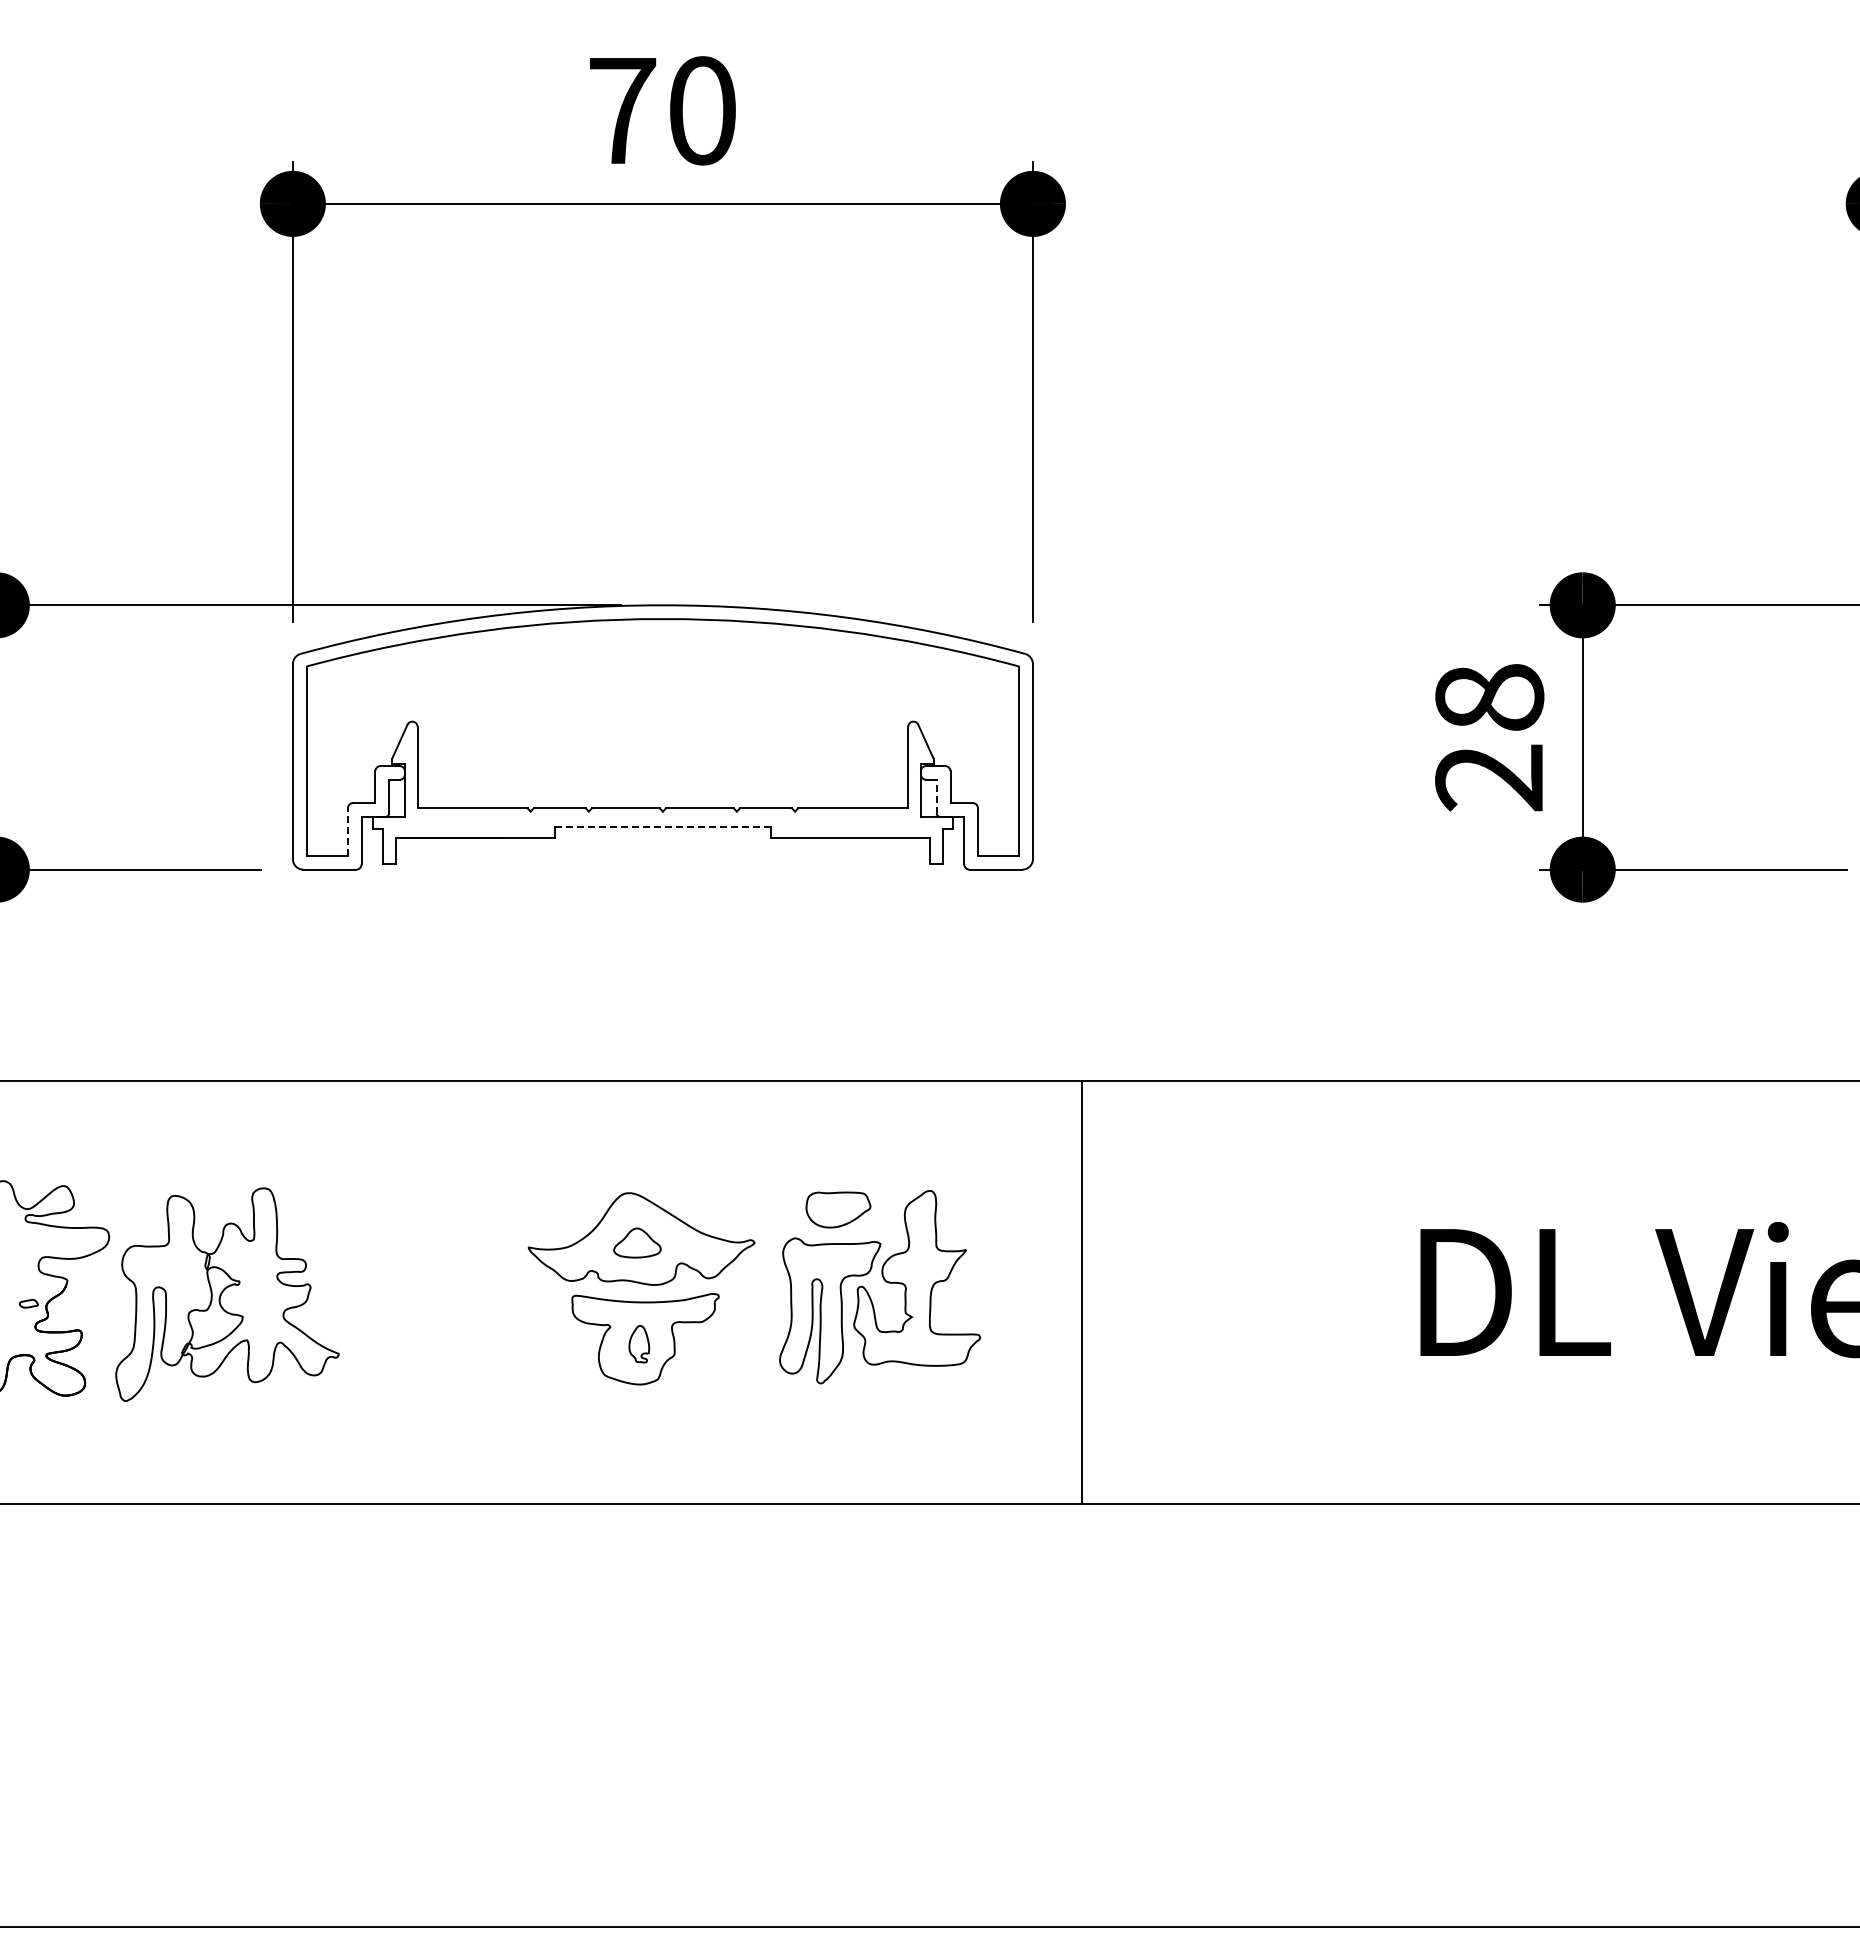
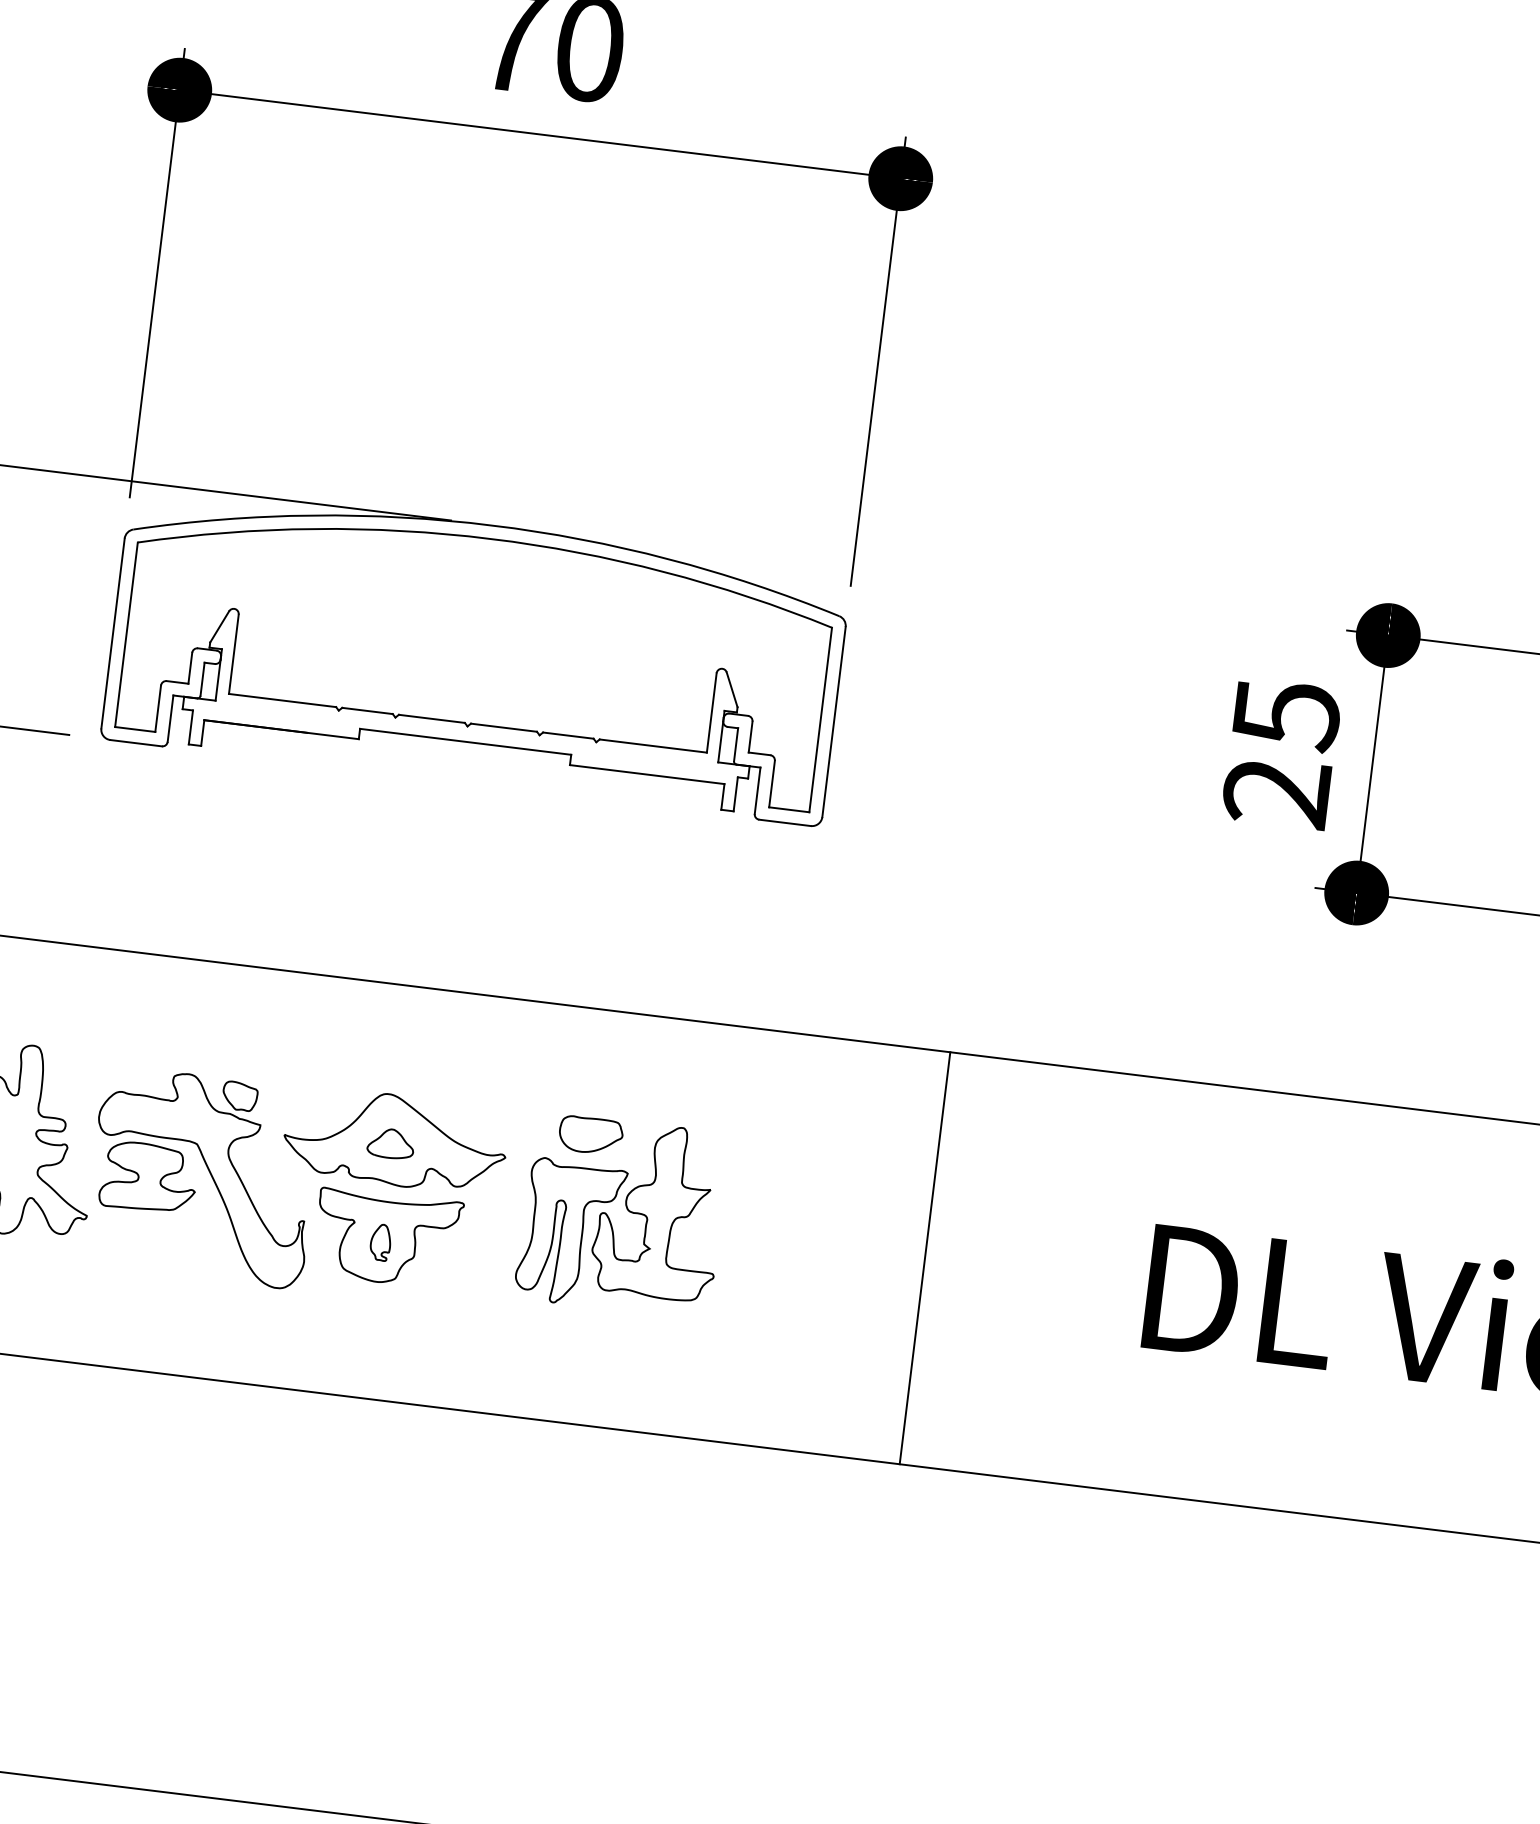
text: (1489, 698) -> (1286, 715), 28 -> 25
line: (936, 796) -> (735, 744), dashed -> solid
line: (662, 827) -> (465, 741), dashed -> solid
line: (347, 832) -> (157, 709), dashed -> solid
line: (1081, 1292) -> (924, 1258), moved
part: (456, 1294) -> (208, 1172), added

